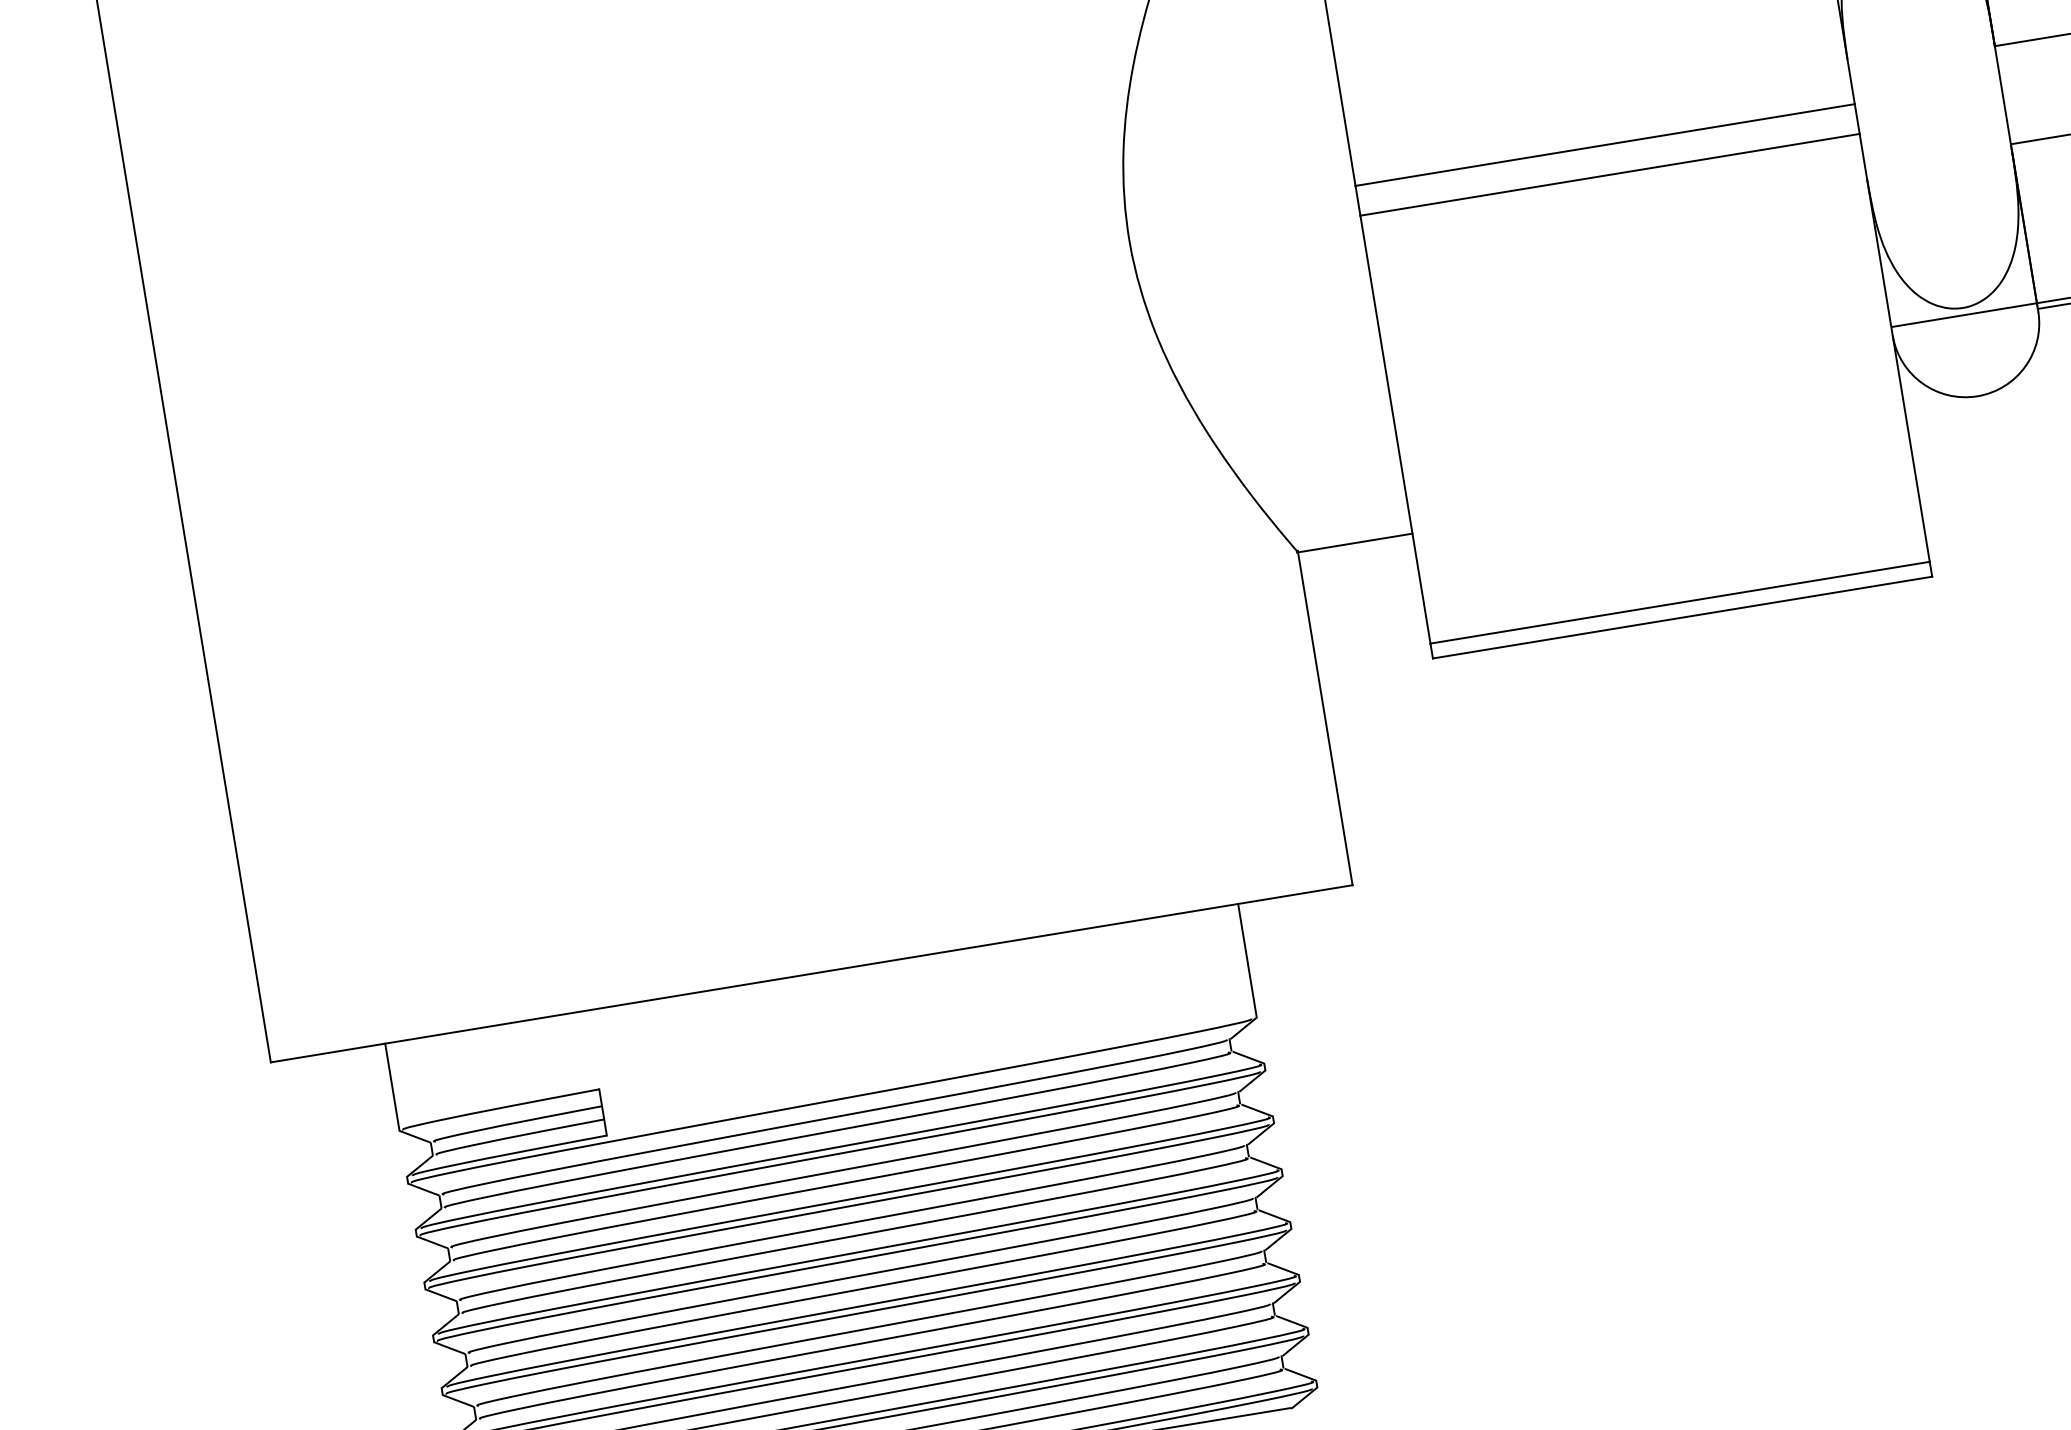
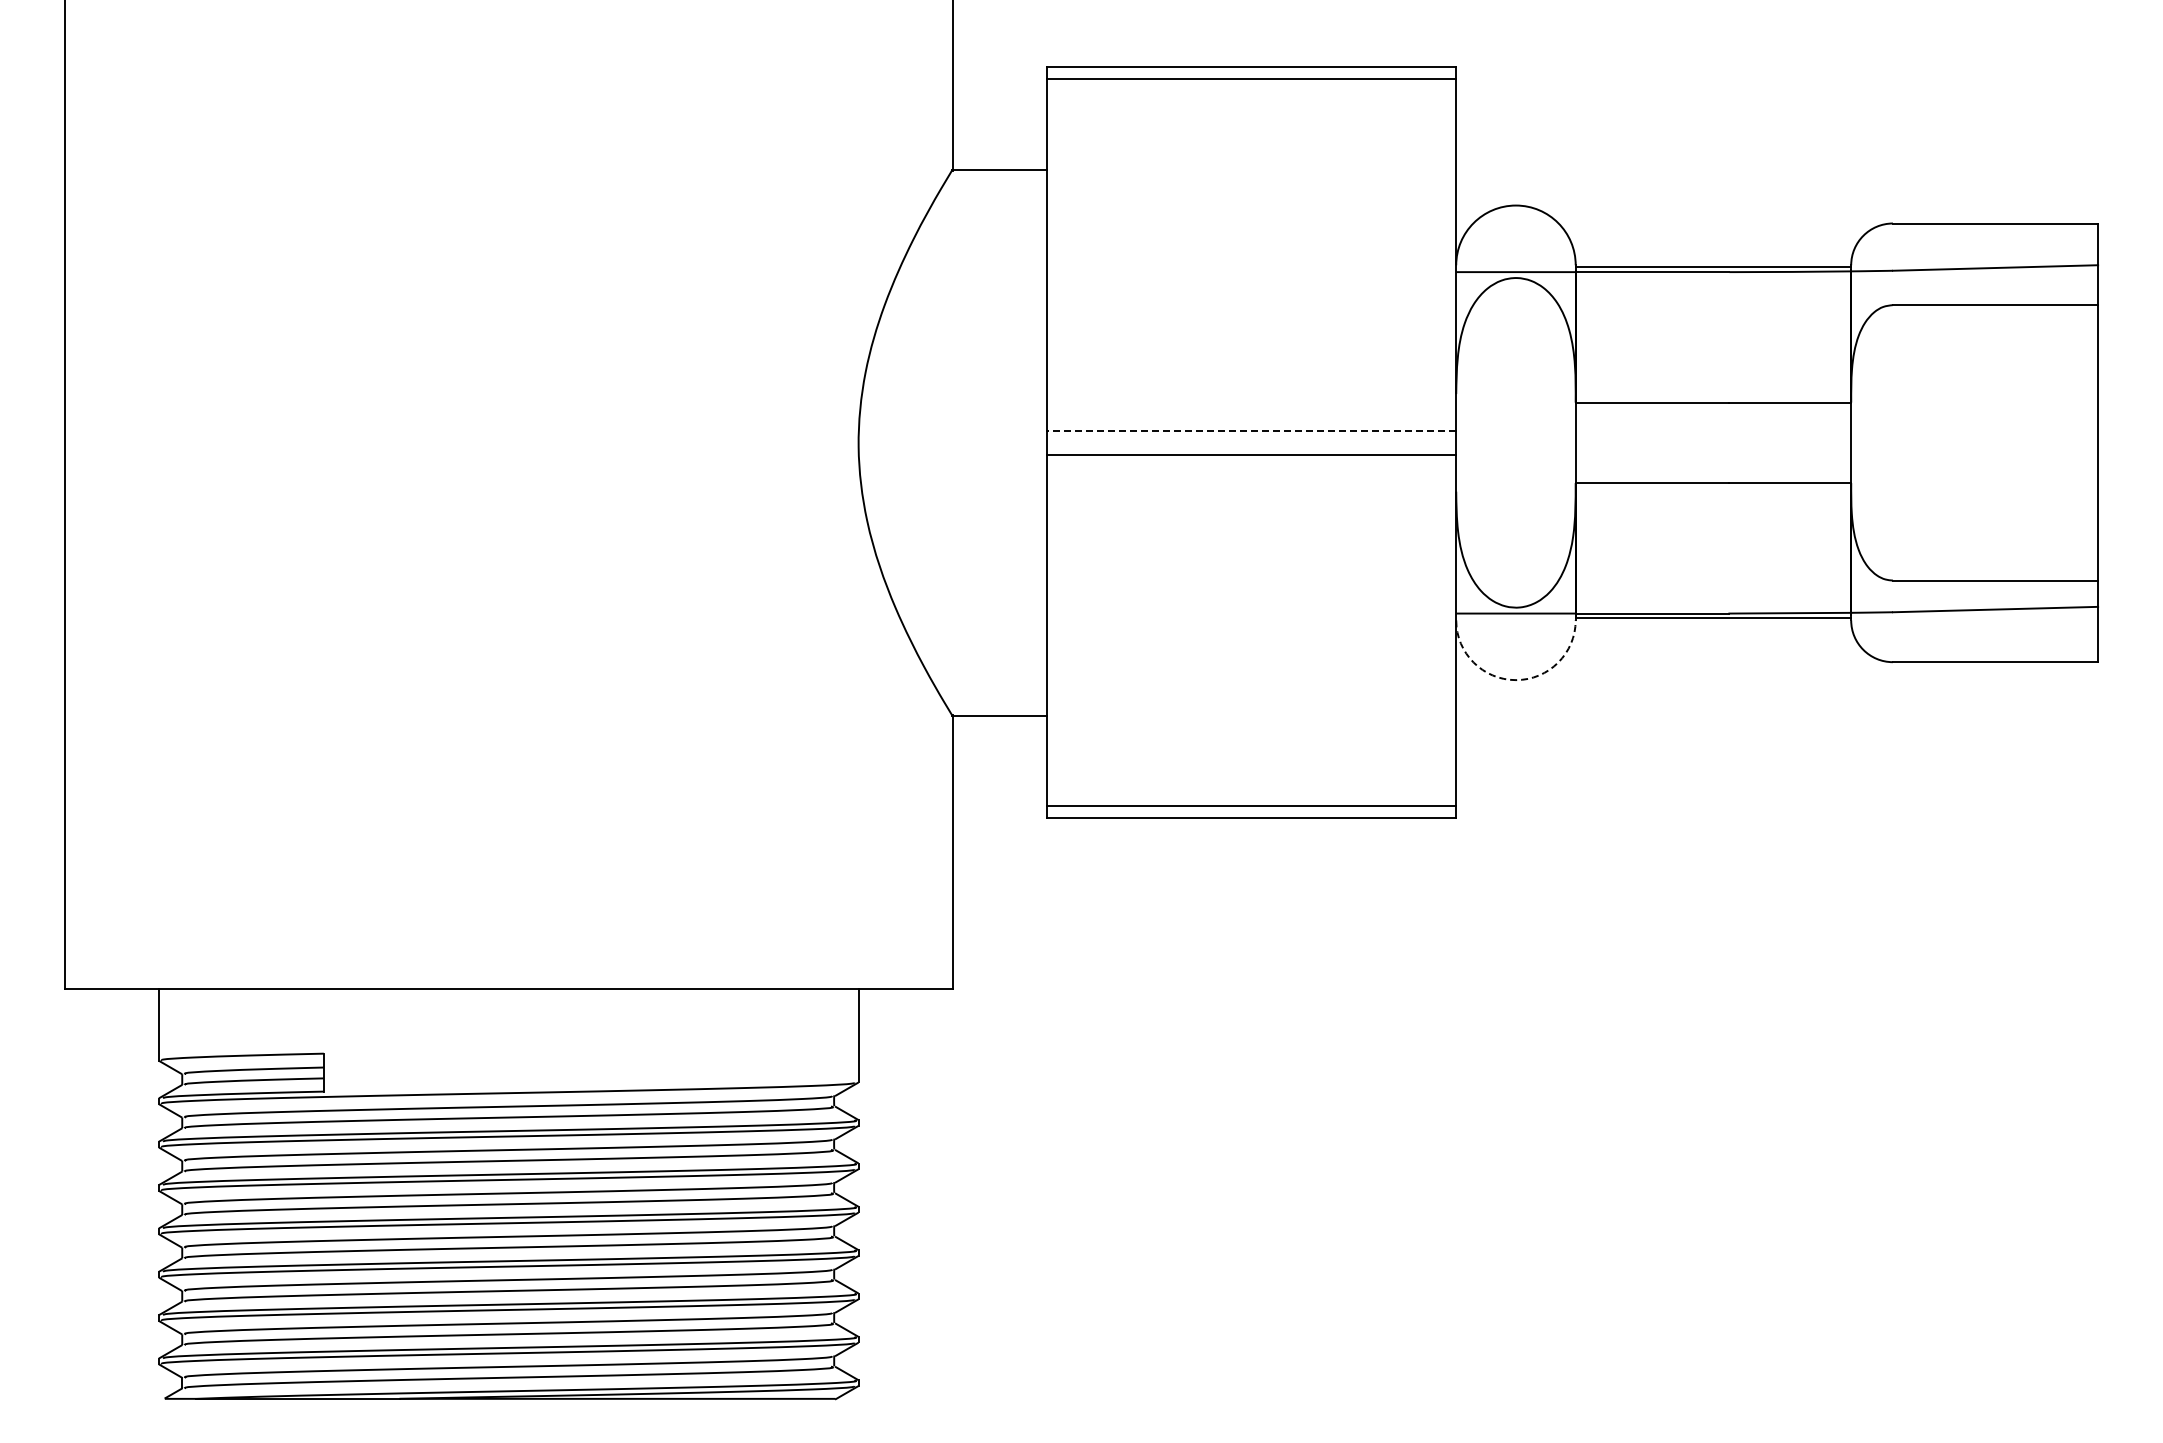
line: (1605, 144) -> (1251, 430), solid -> dashed
arc: (1976, 396) -> (1515, 680), solid -> dashed

